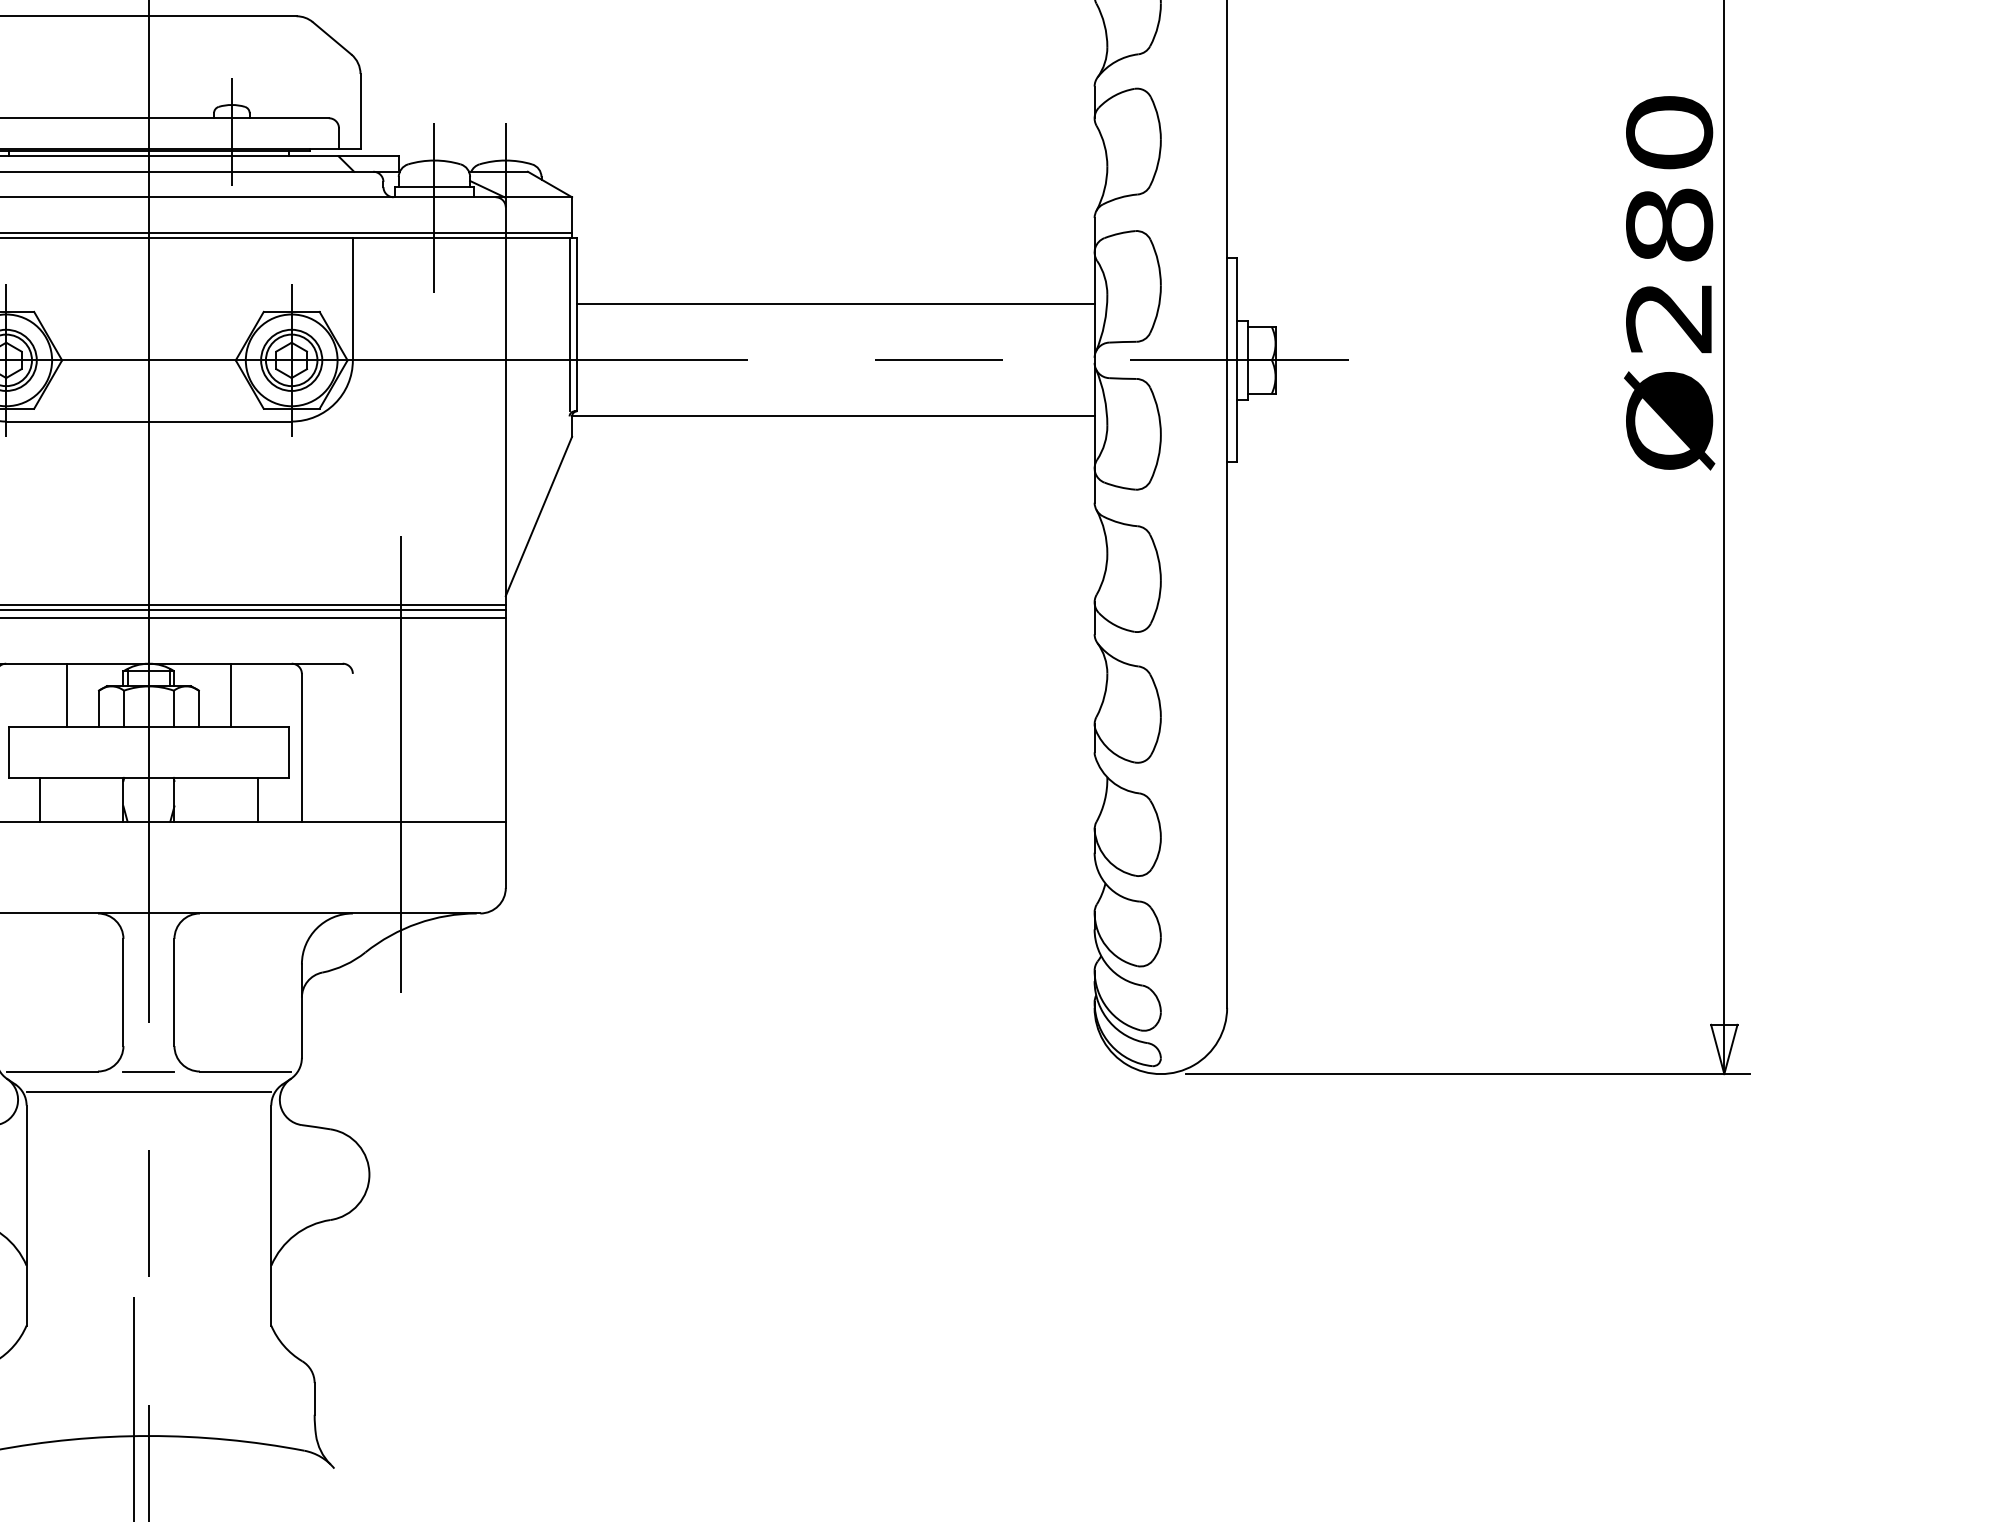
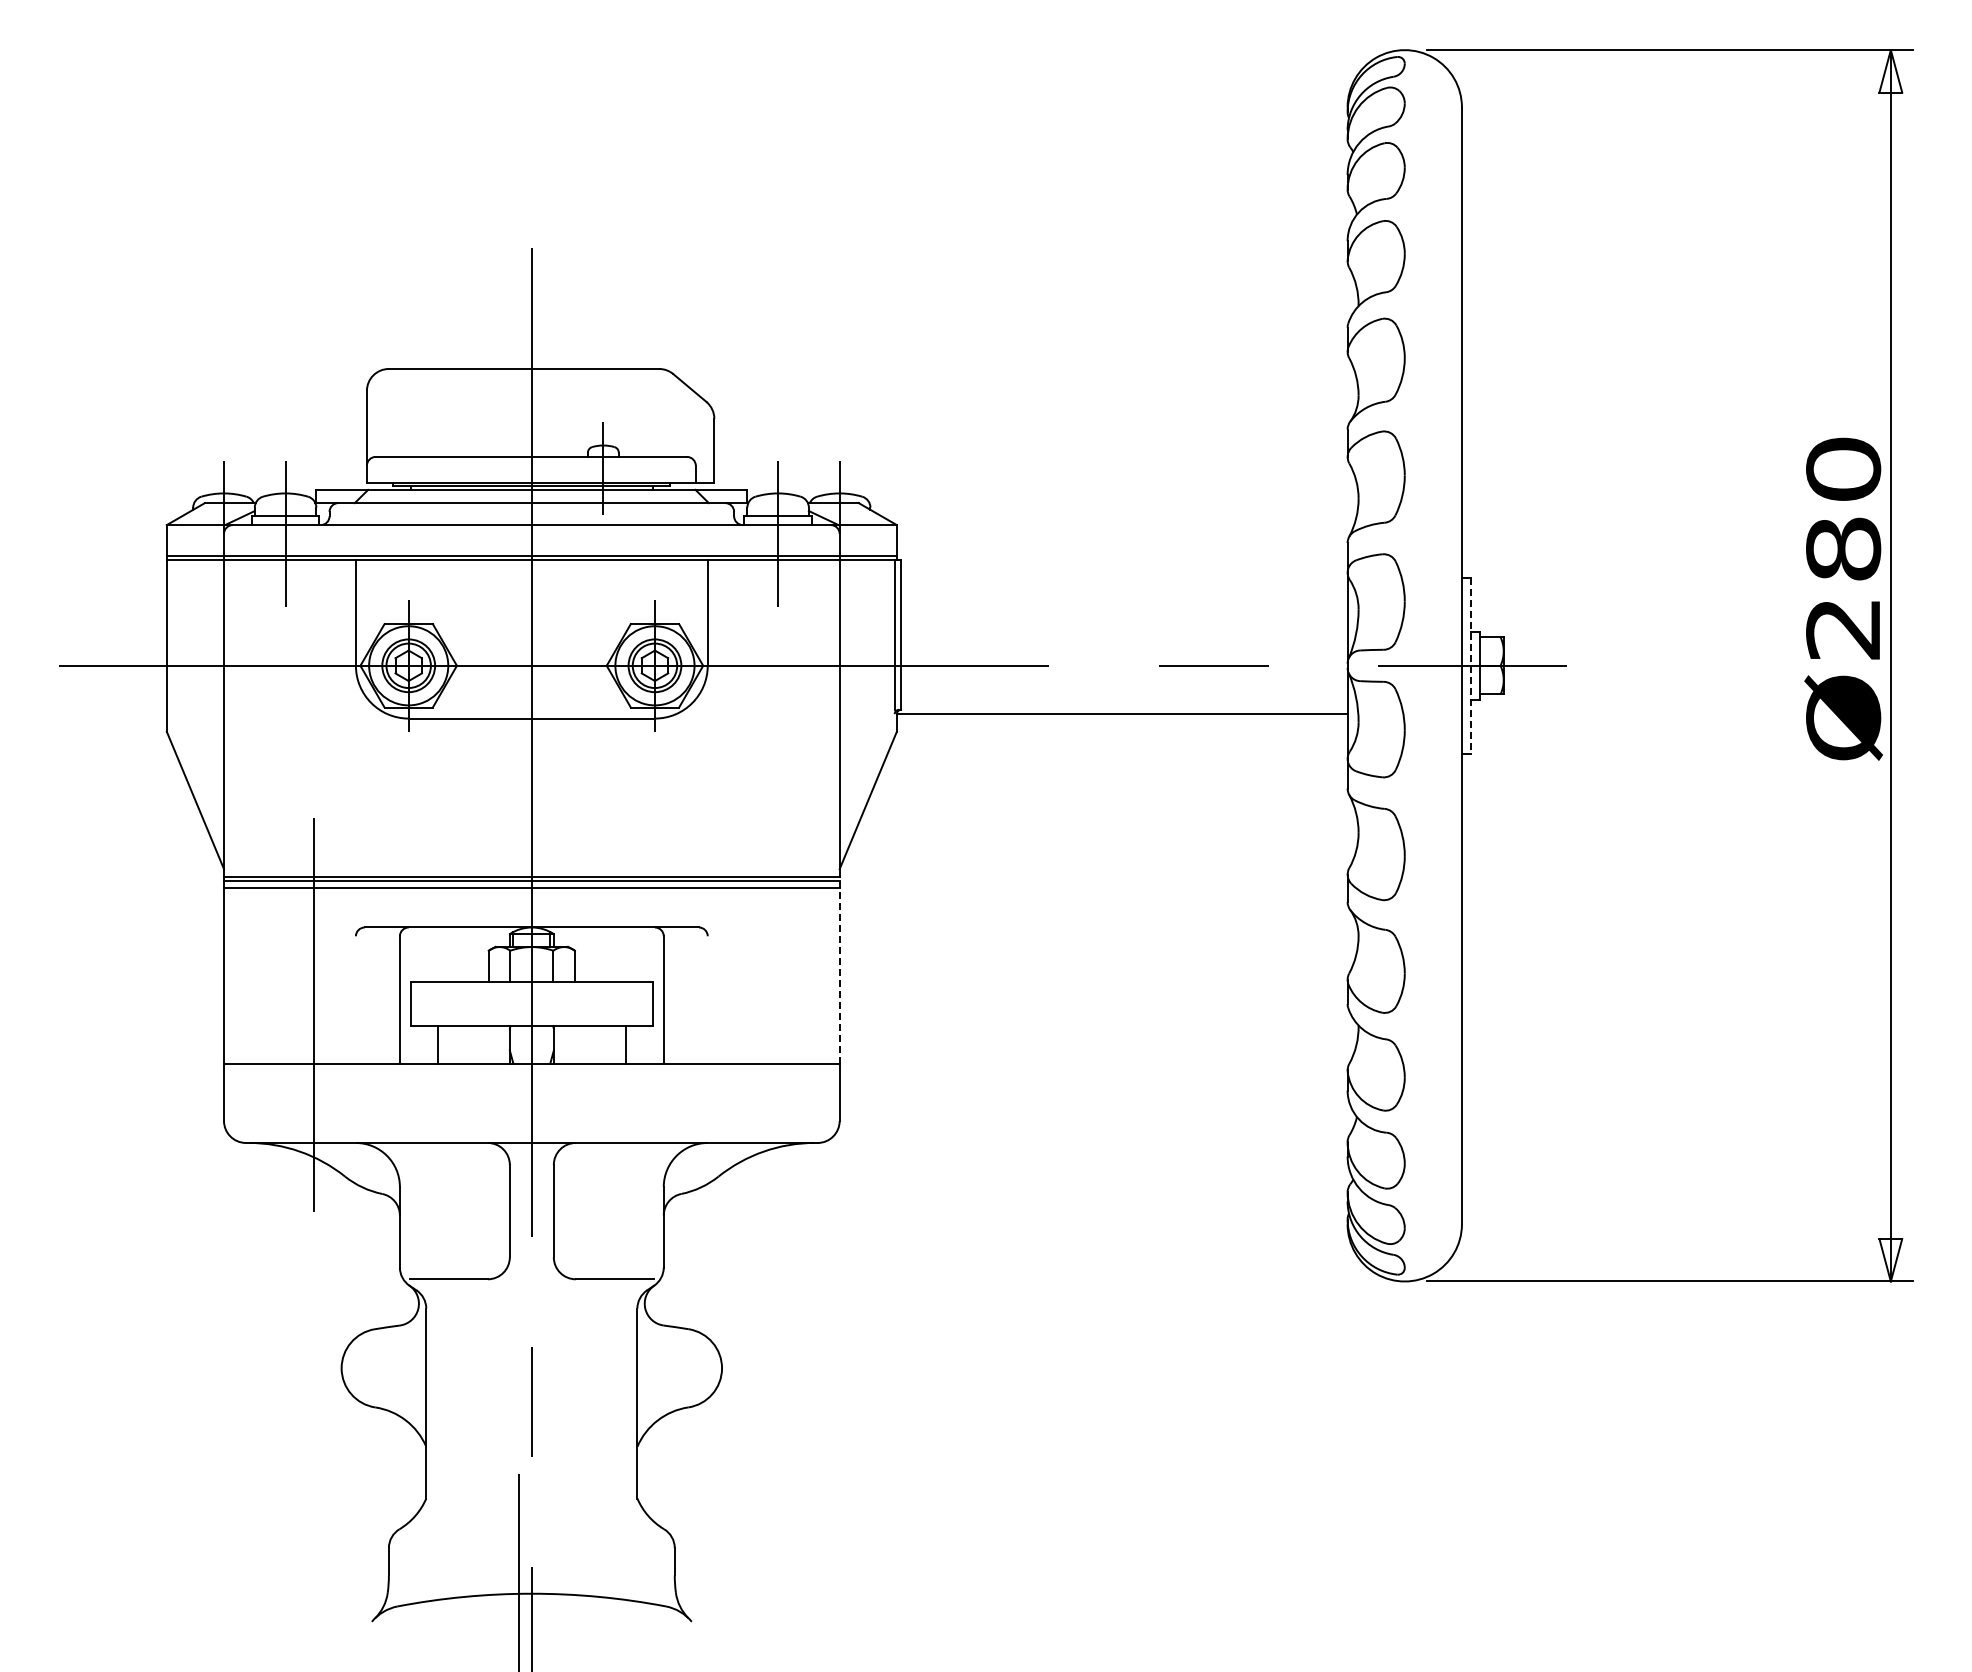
line: (835, 304) -> (1124, 617), removed
line: (1237, 360) -> (1470, 665), solid -> dashed
line: (67, 695) -> (461, 954), removed
line: (230, 695) -> (602, 954), removed
line: (505, 712) -> (839, 969), solid -> dashed
line: (401, 764) -> (749, 1014), removed
line: (148, 1071) -> (531, 1279), removed
line: (148, 1091) -> (531, 1296), removed

